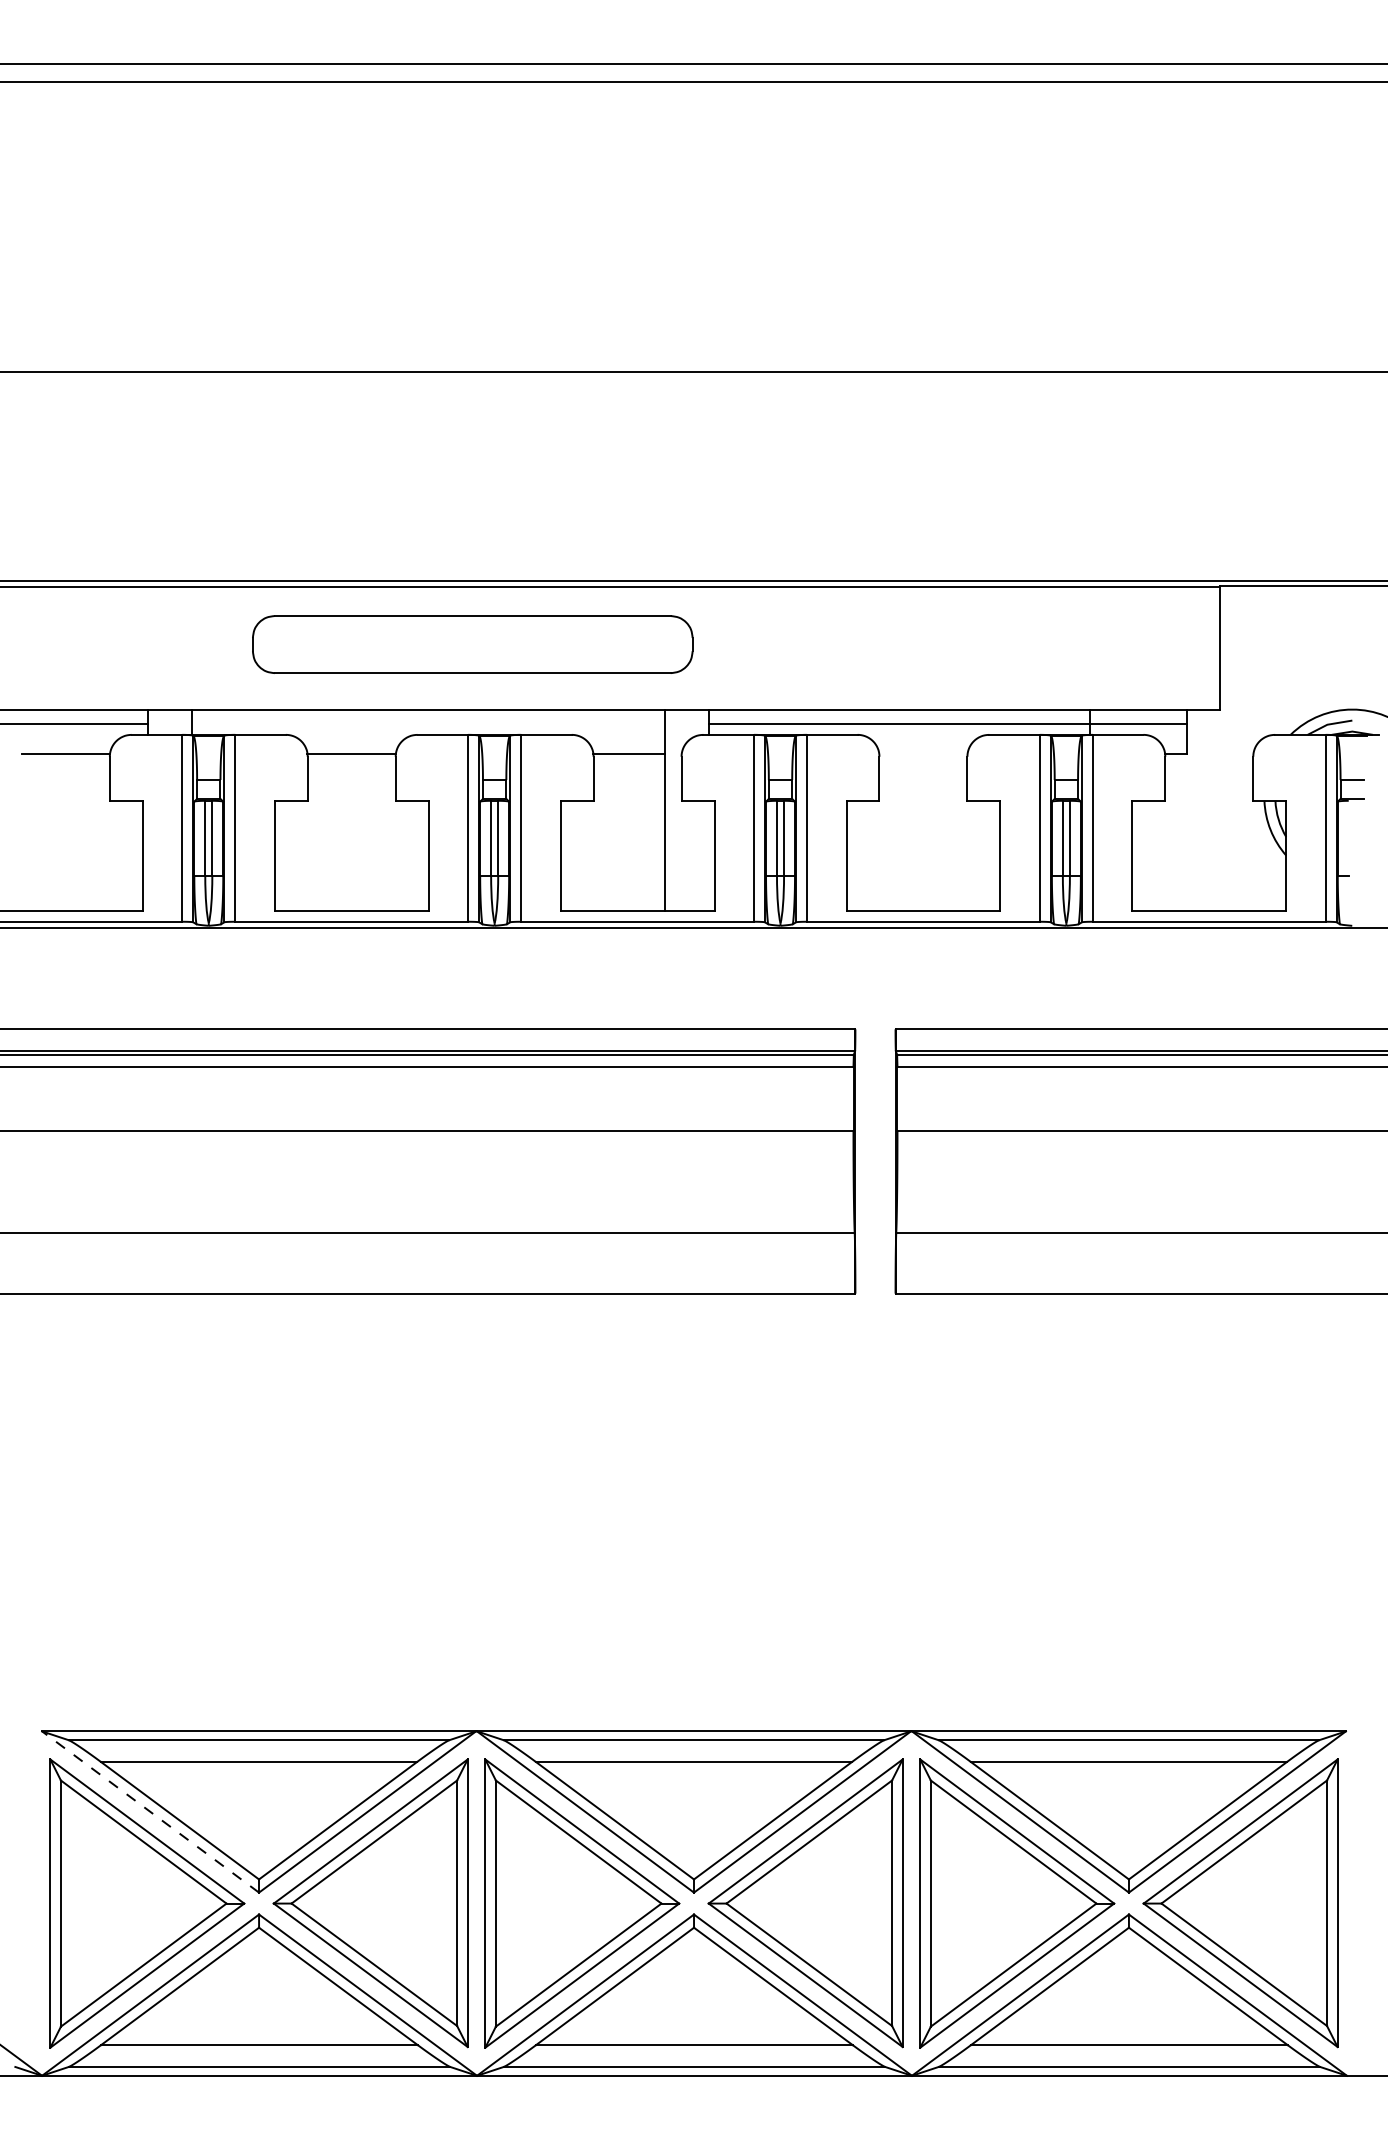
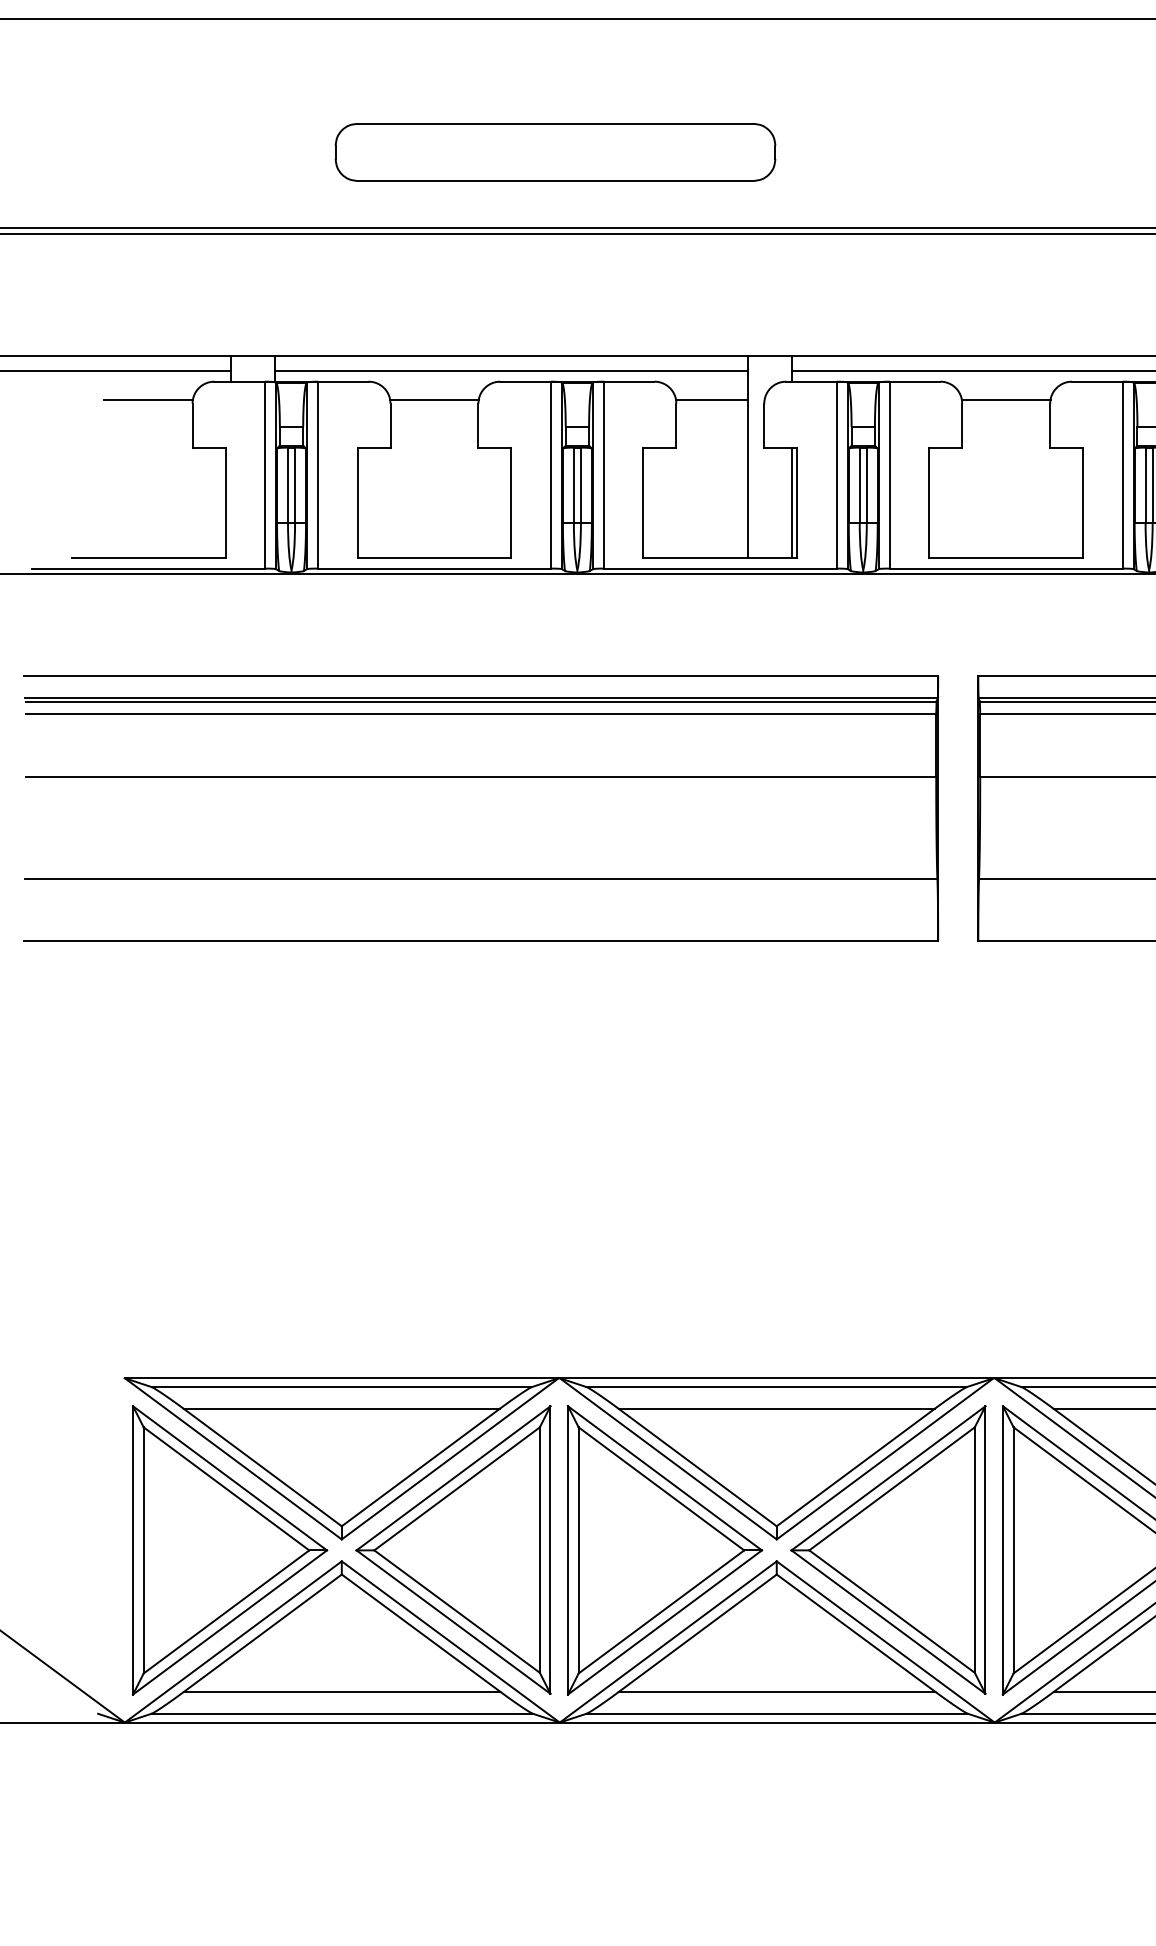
part: (472, 644) -> (555, 152), moved
line: (428, 723) -> (511, 370), added
line: (923, 753) -> (1006, 400), added
line: (709, 855) -> (792, 502), added
line: (150, 1811) -> (233, 1458), dashed -> solid

